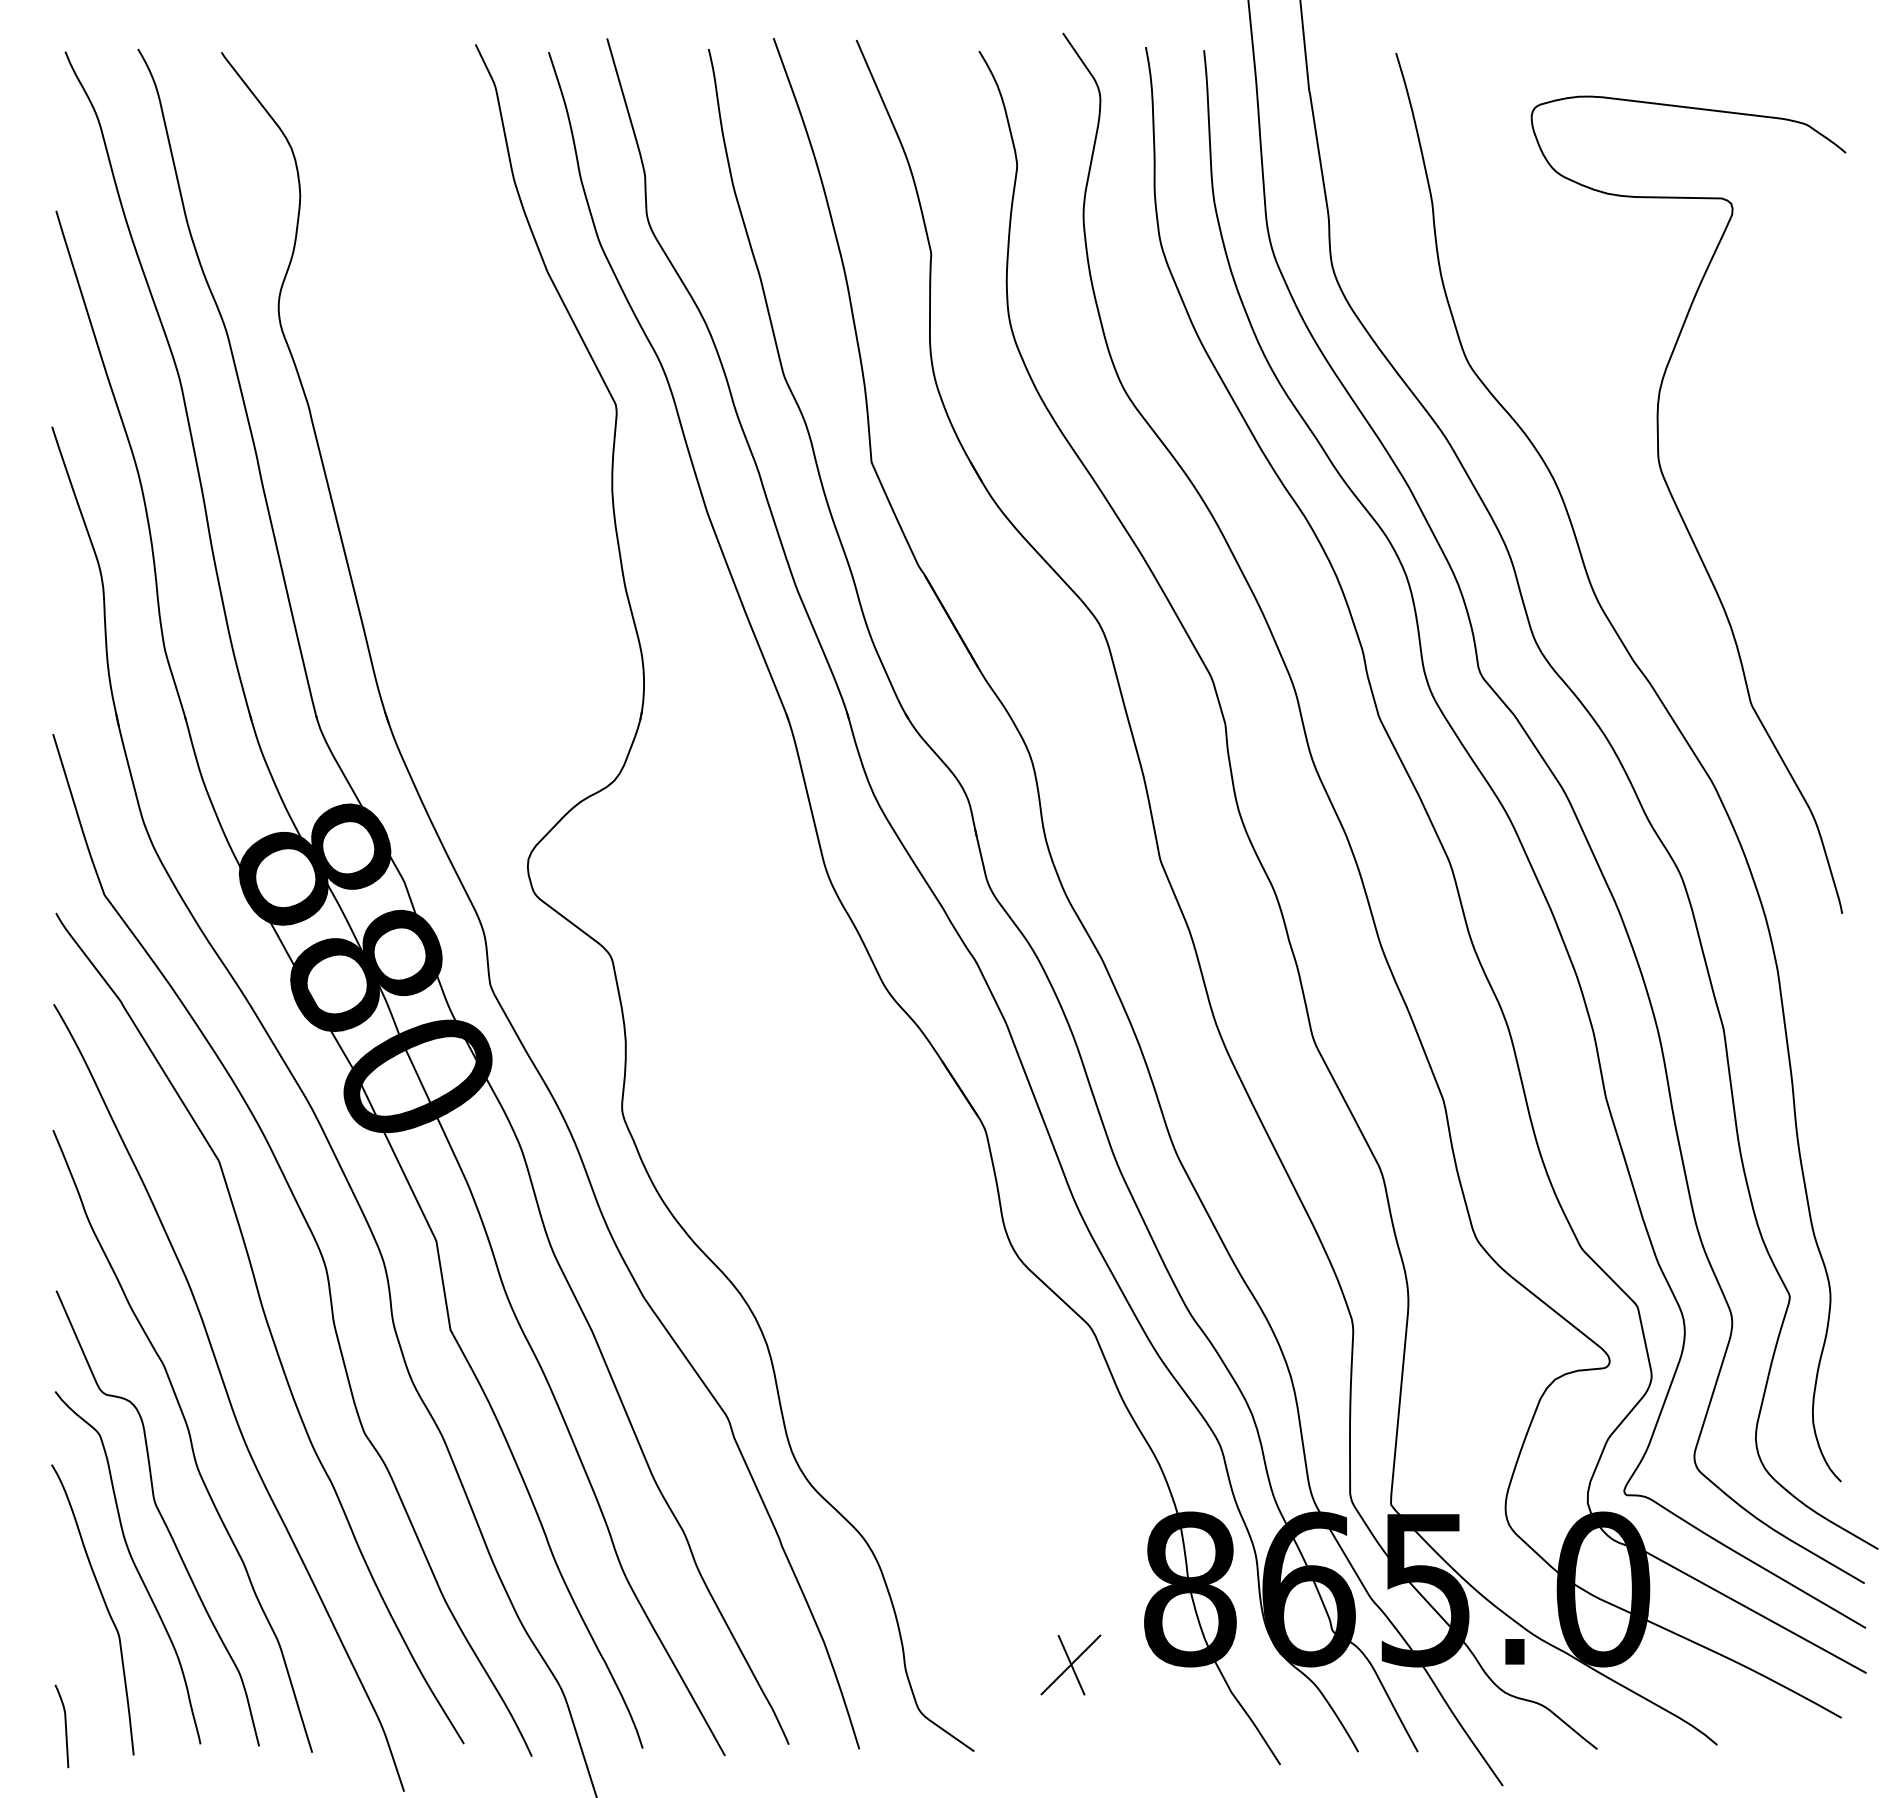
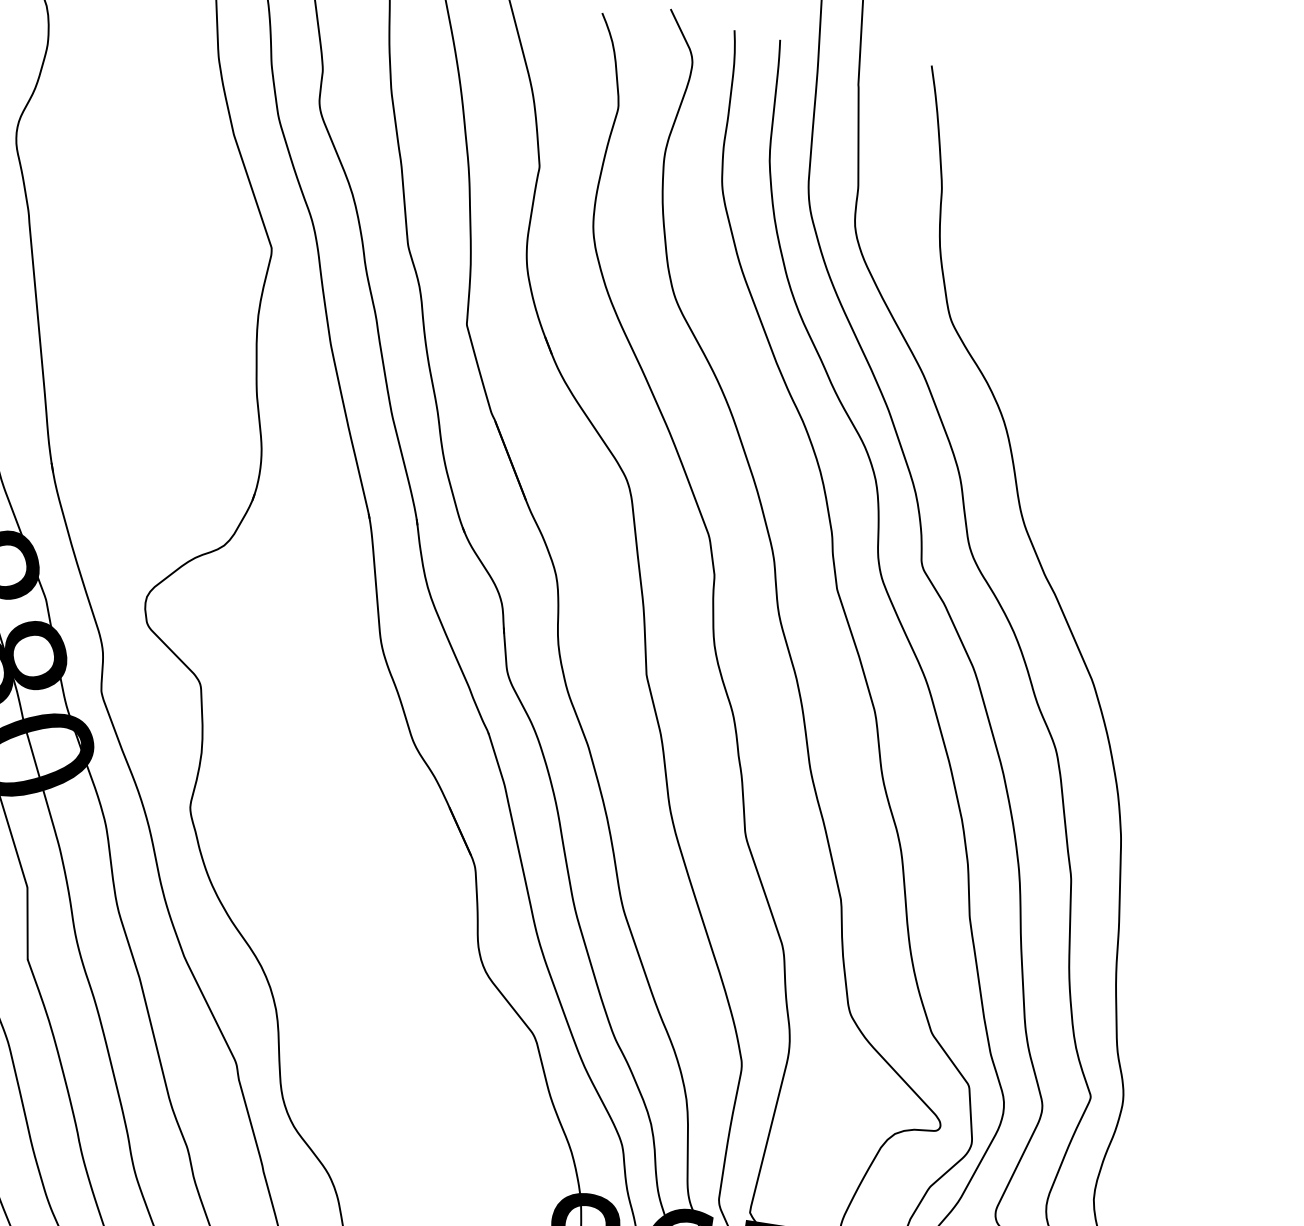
curve: (1678, 507) -> (1099, 459), removed

